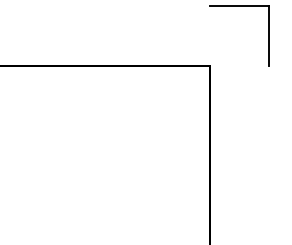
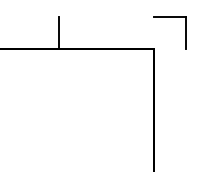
line: (30, 35) -> (58, 32), added

